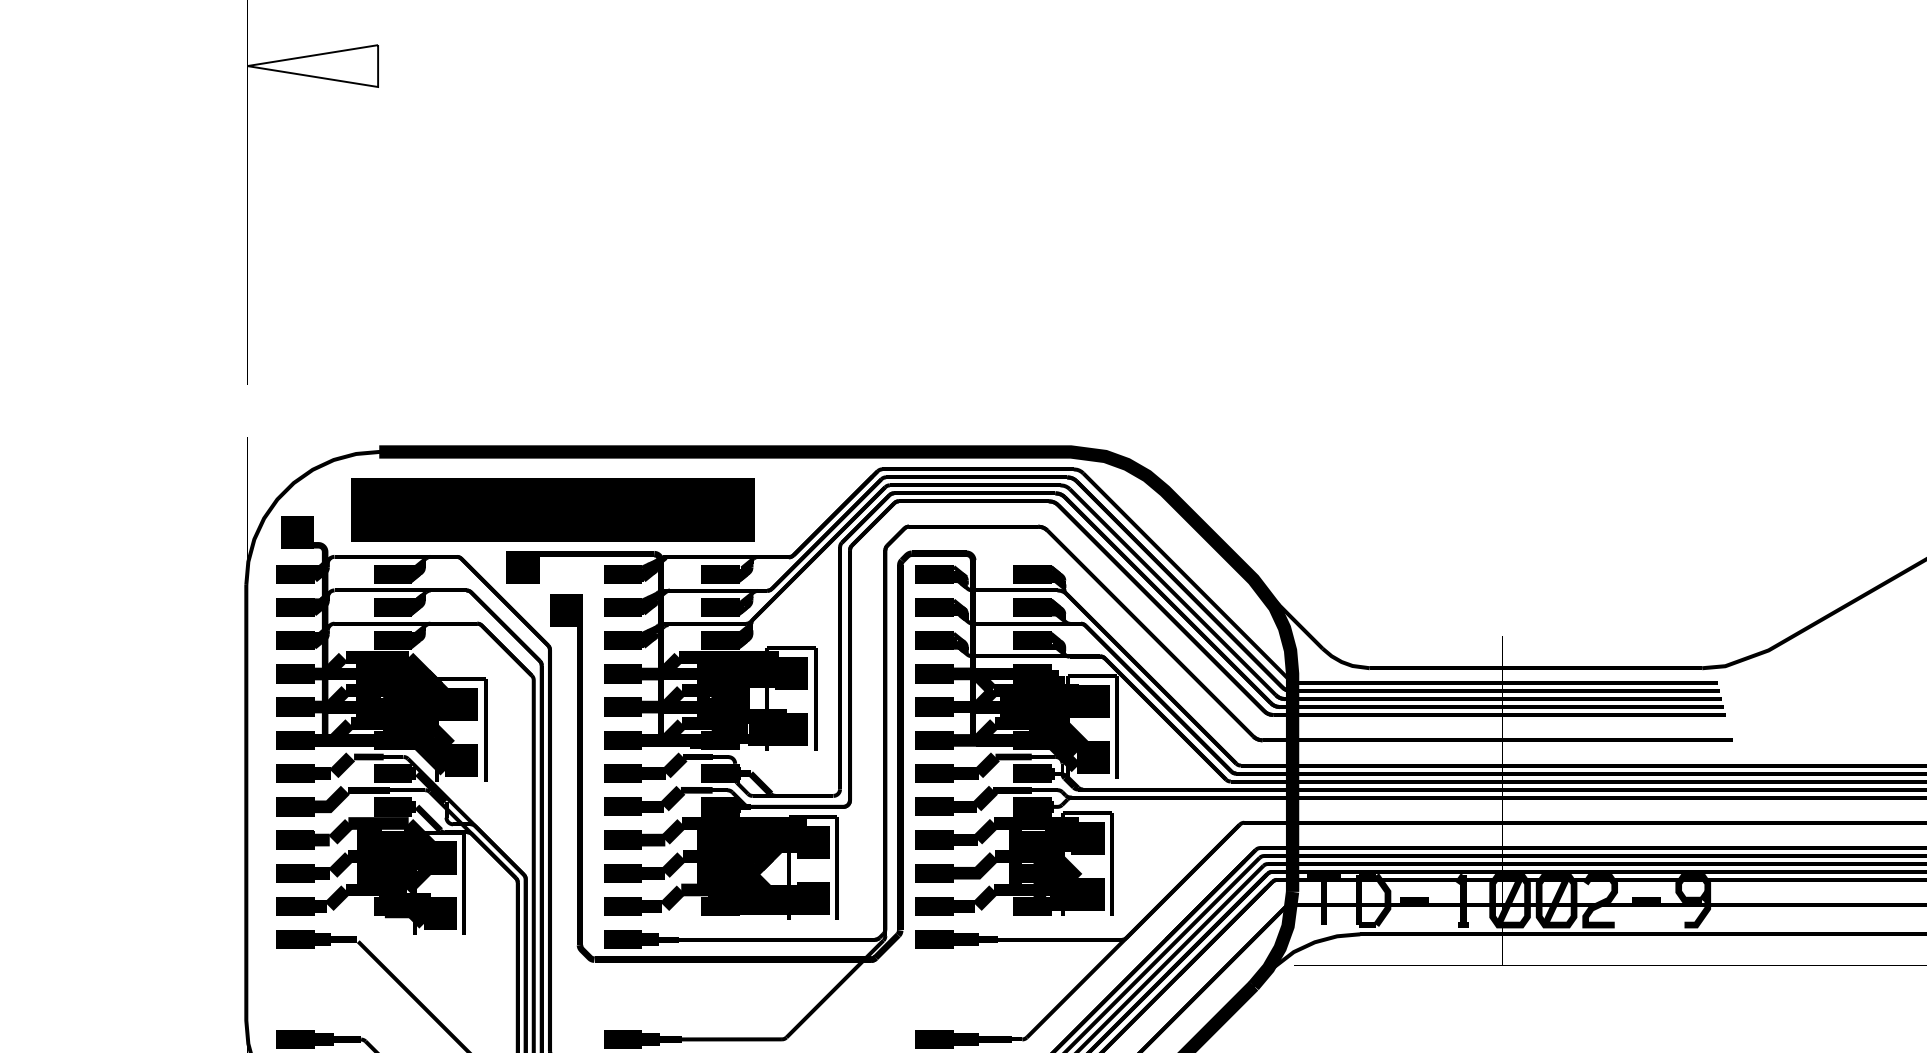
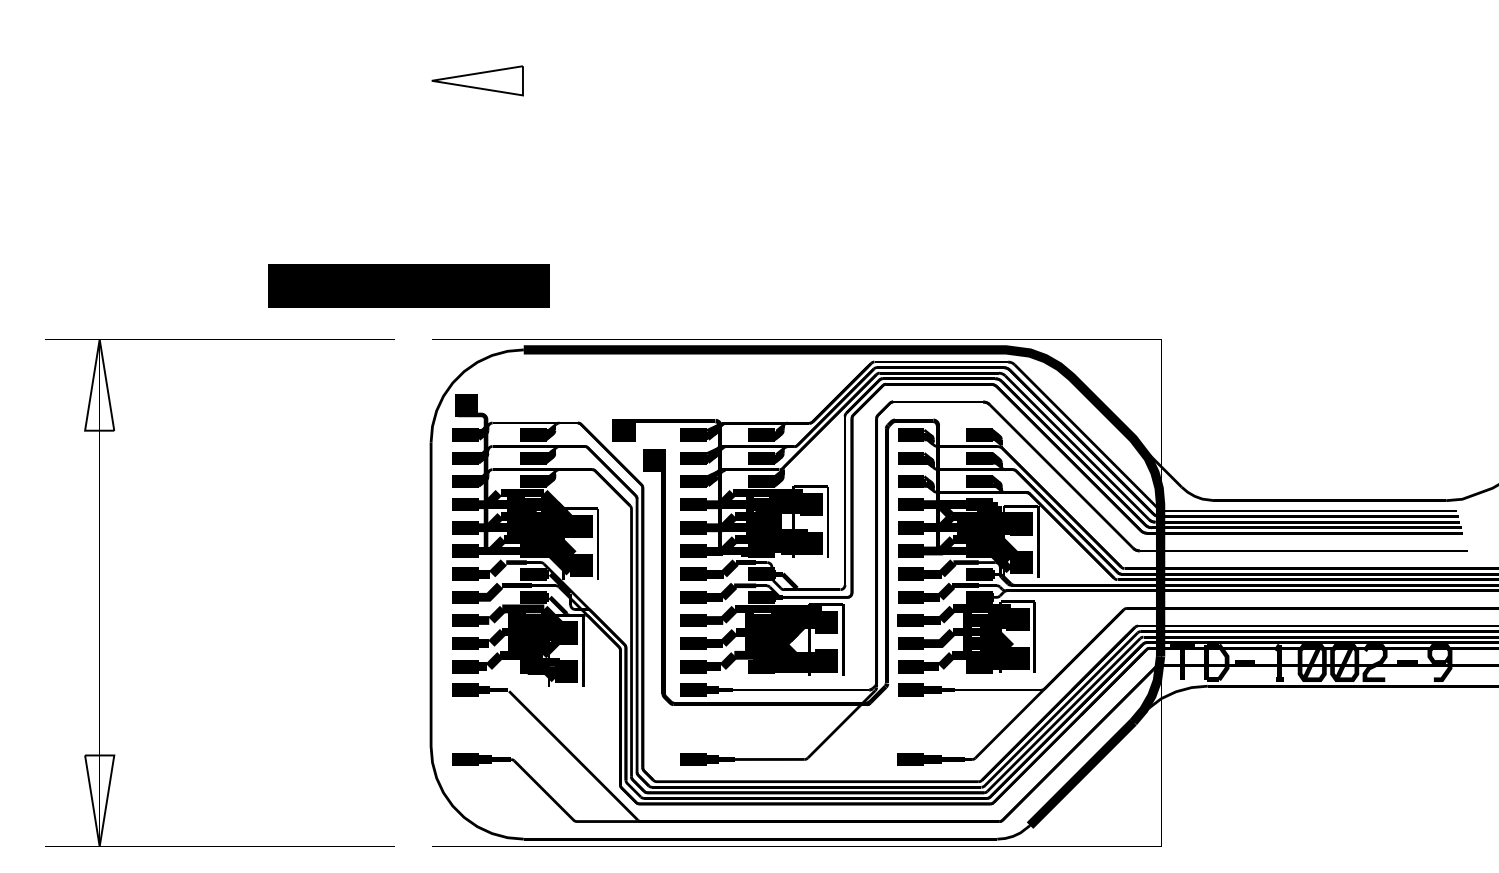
part: (552, 508) -> (408, 285), moved

